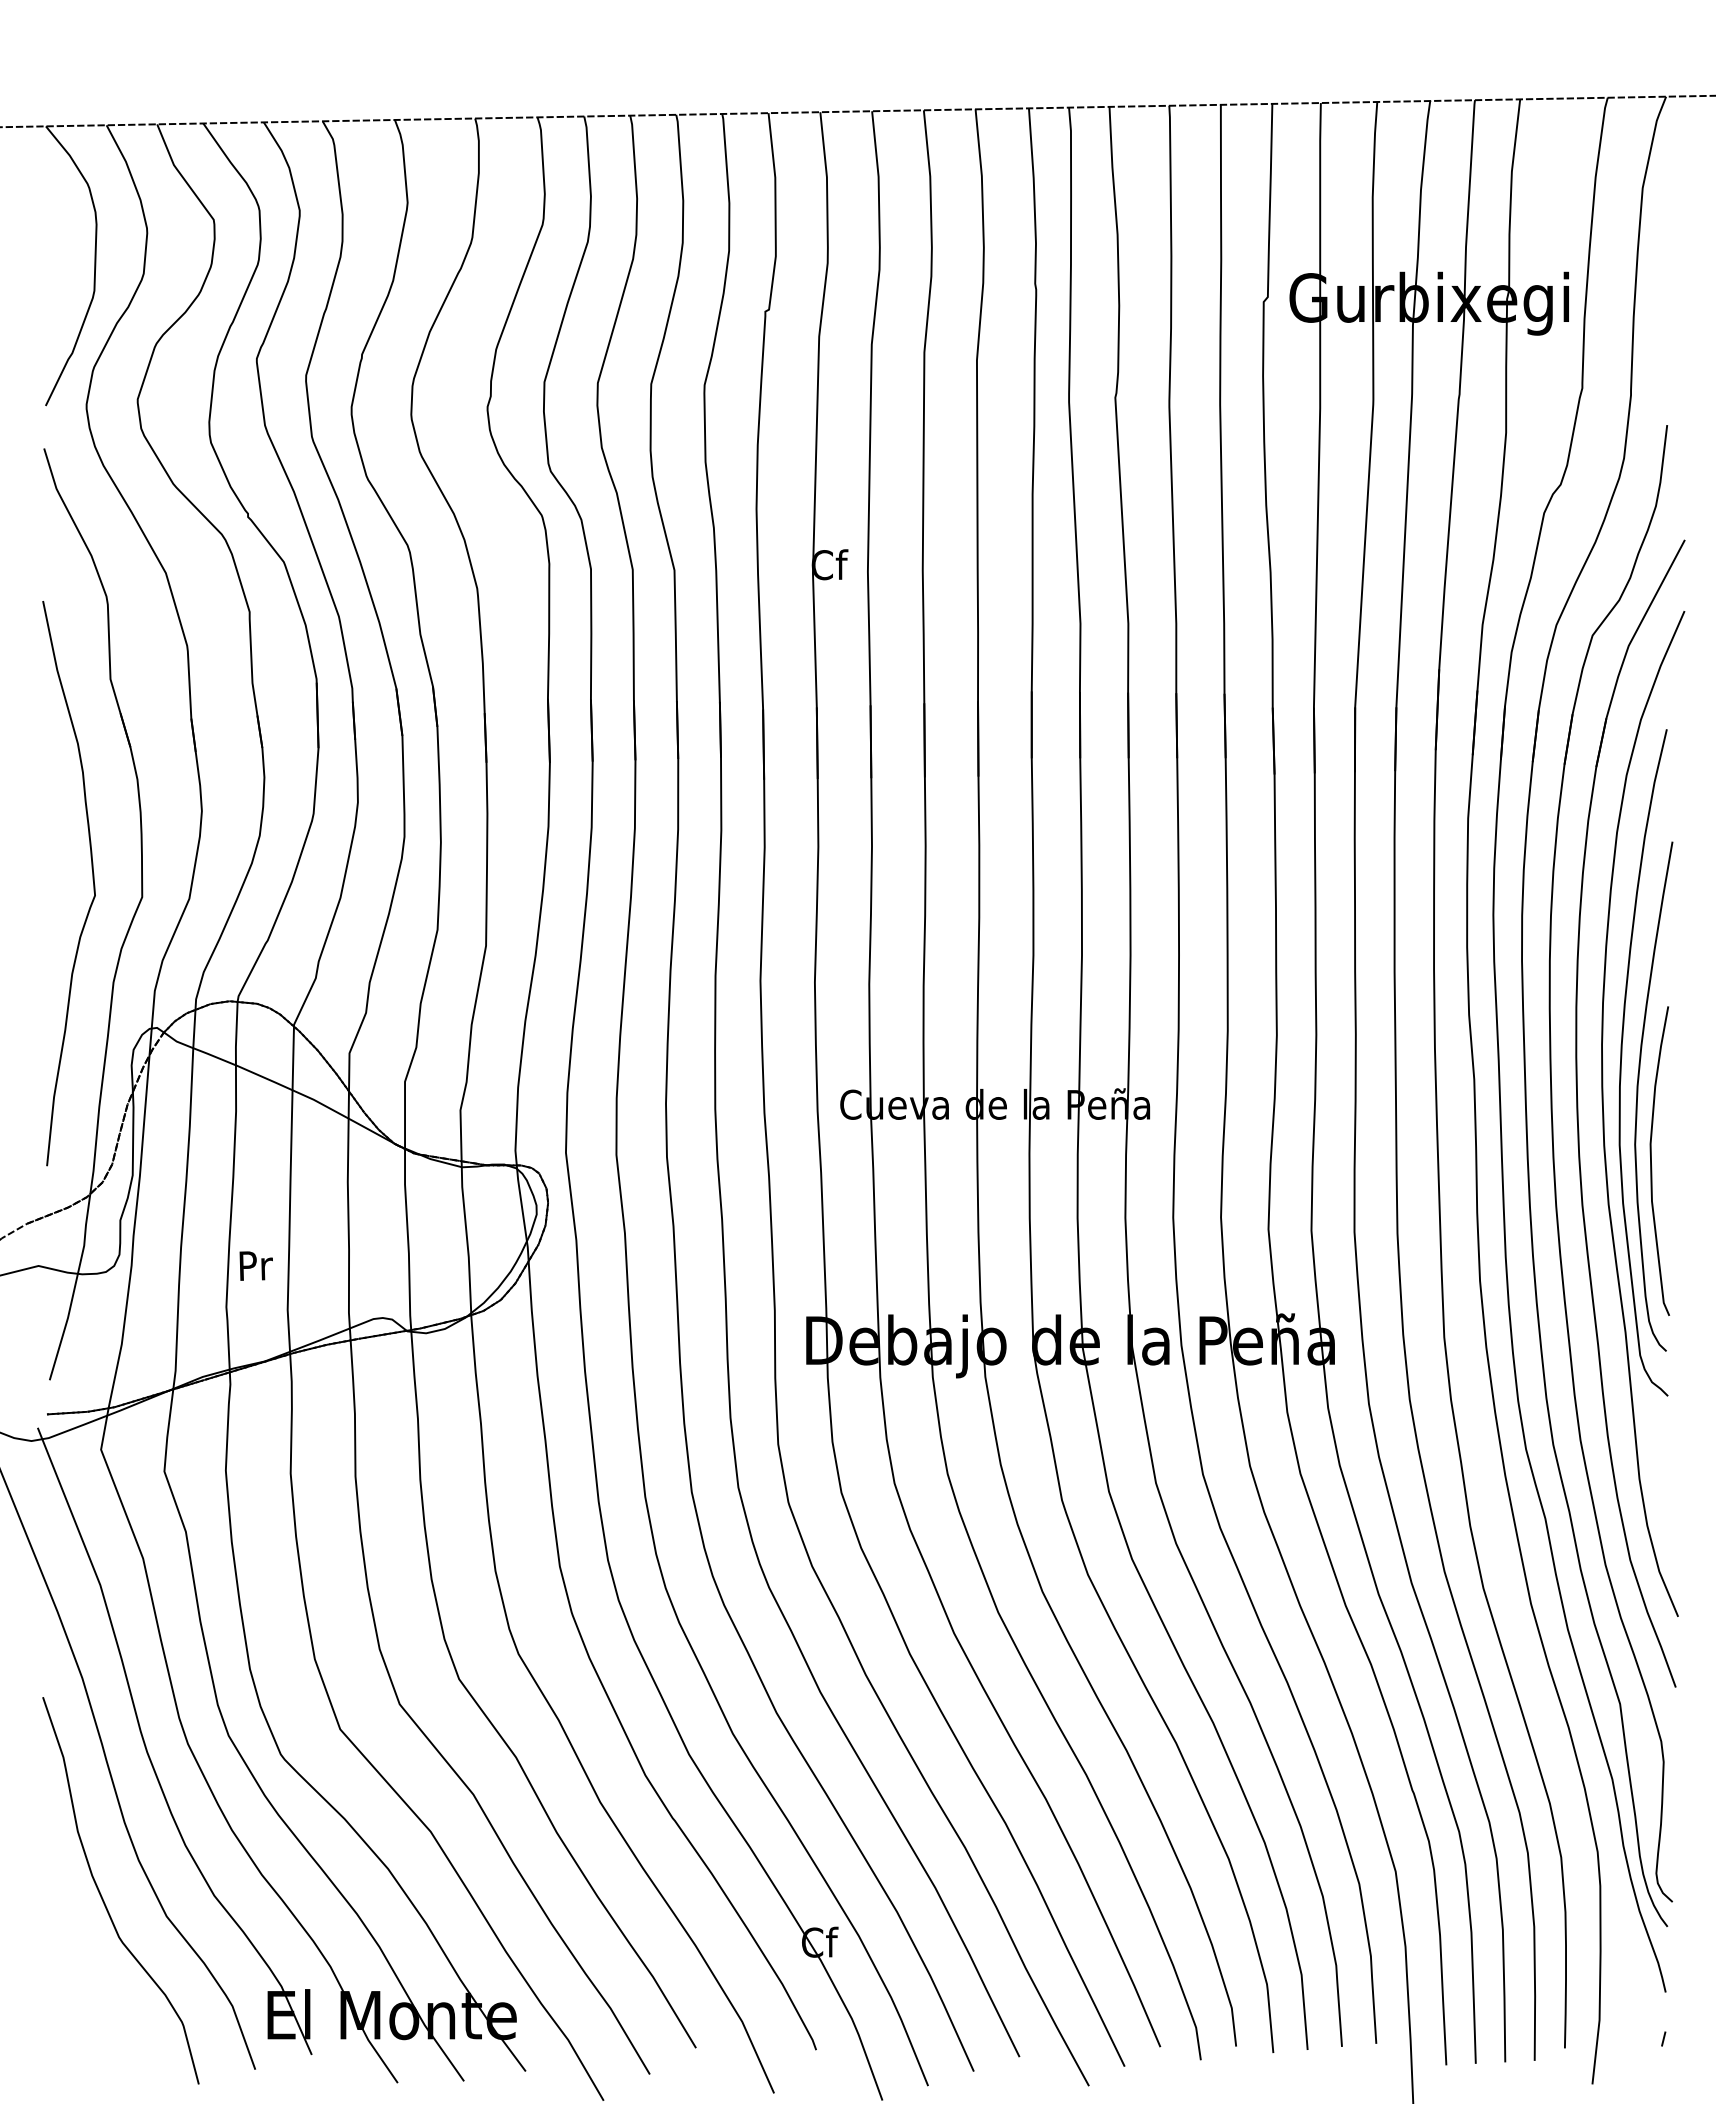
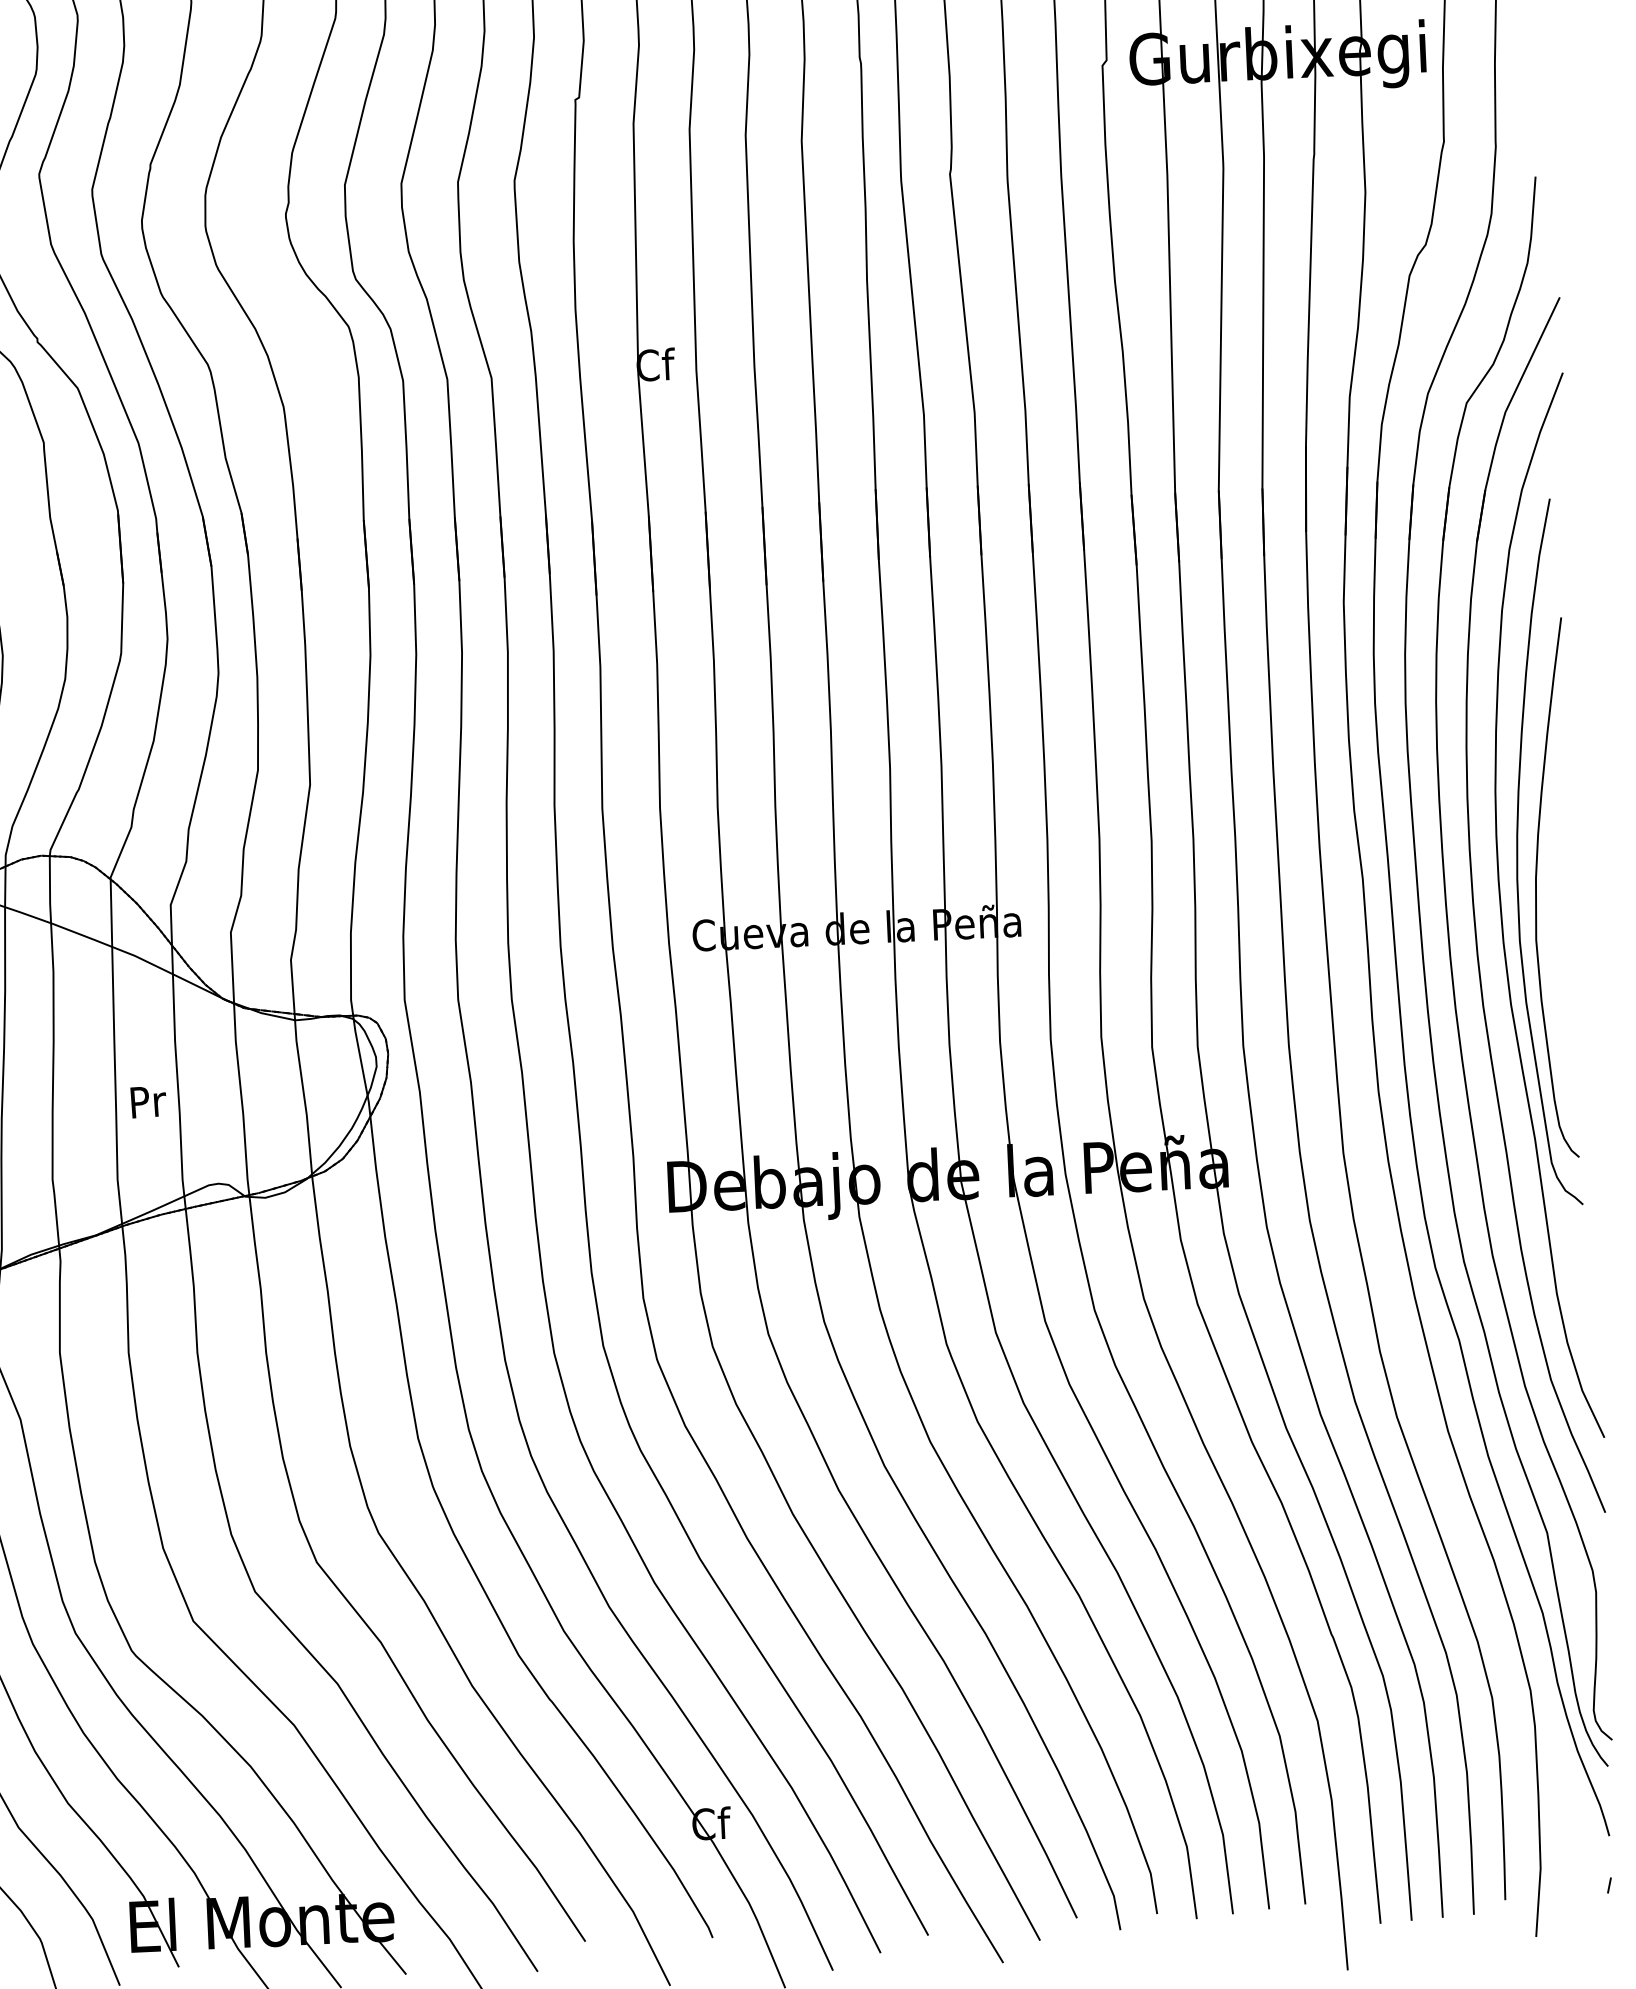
curve: (1651, 1160) -> (1554, 955), removed
text: (255, 1265) -> (147, 1101), moved

